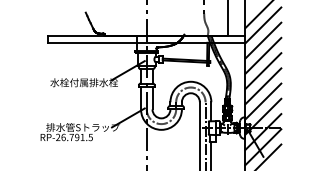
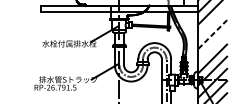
line: (263, 55) -> (212, 22), removed
line: (263, 70) -> (212, 34), solid -> dashed
line: (263, 86) -> (212, 46), removed

